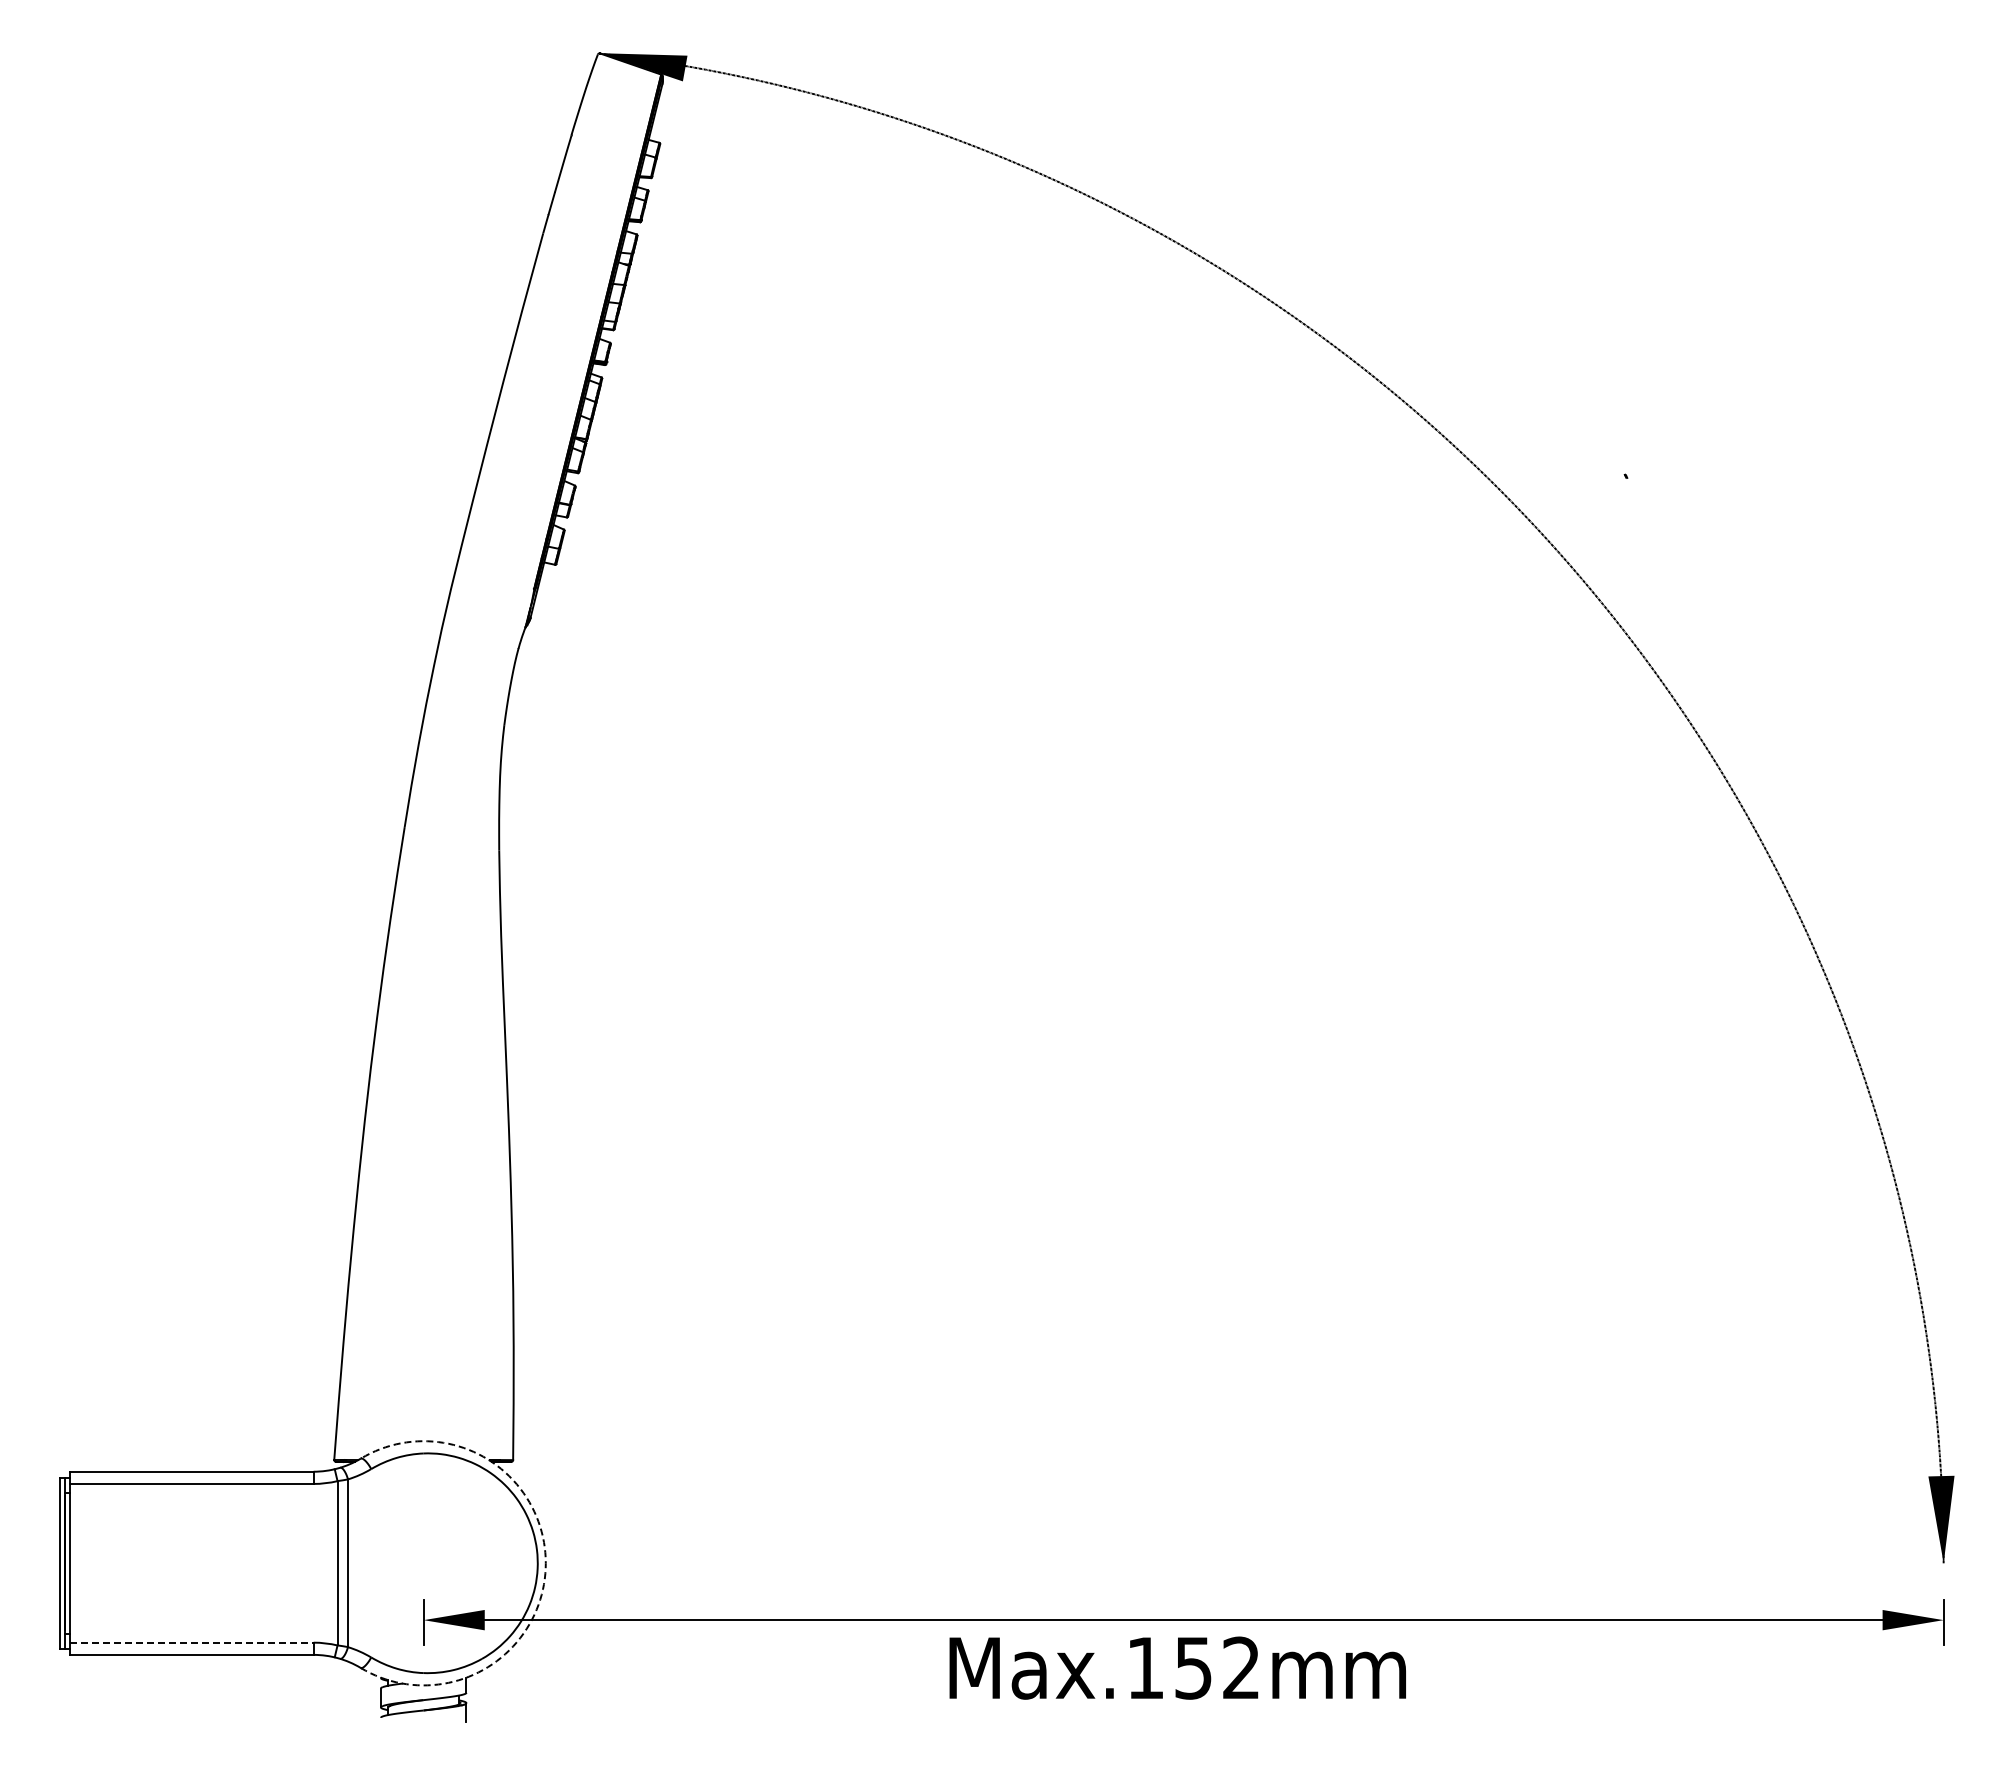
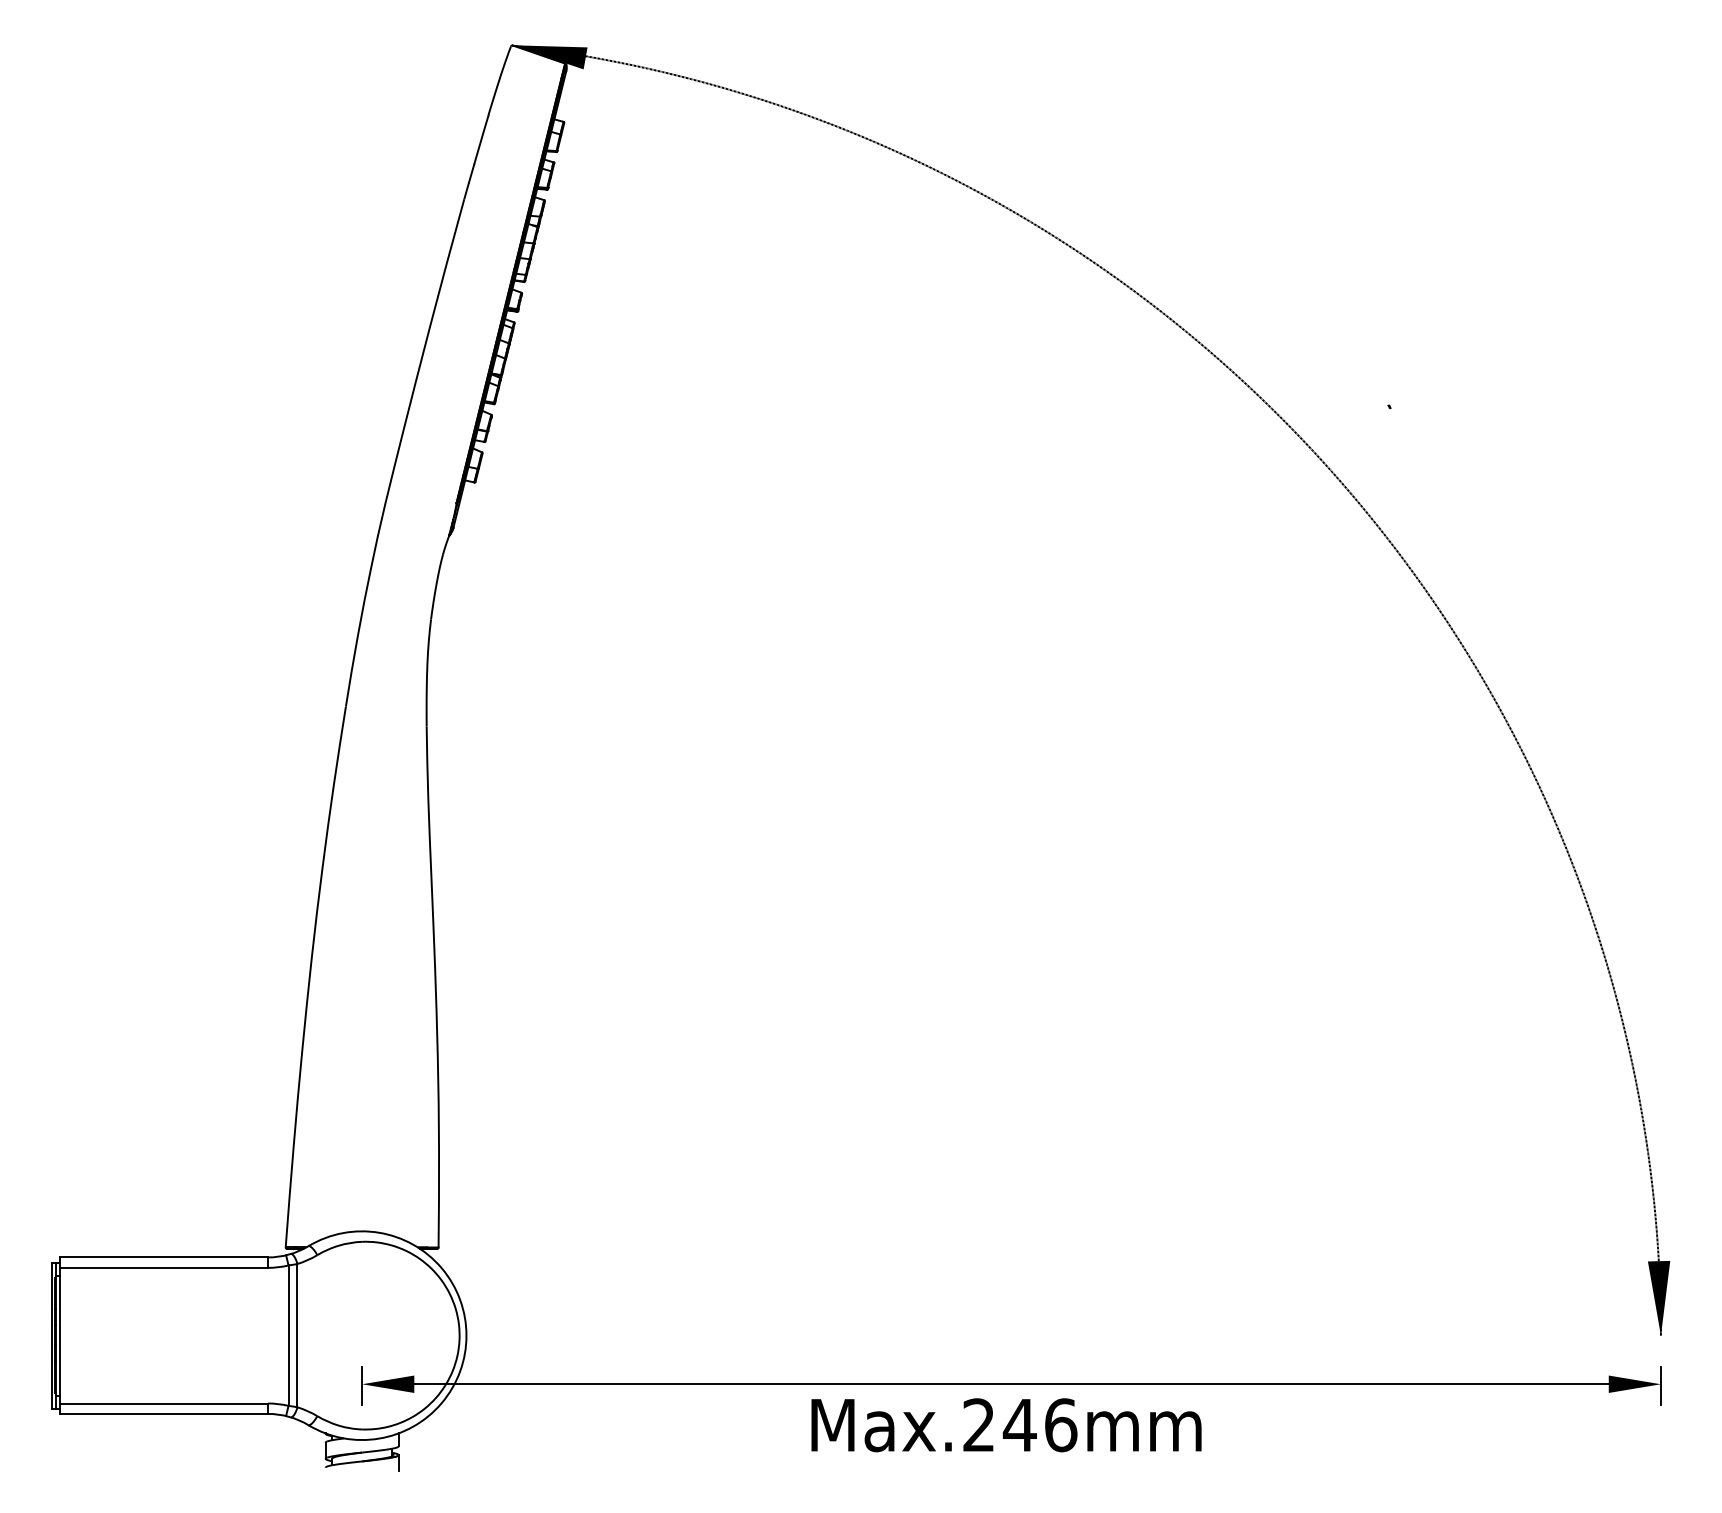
arc: (545, 1563) -> (466, 1335), dashed -> solid
line: (192, 1642) -> (164, 1403), dashed -> solid
text: (1193, 1667) -> (1019, 1424), Max.152mm -> Max.246mm

